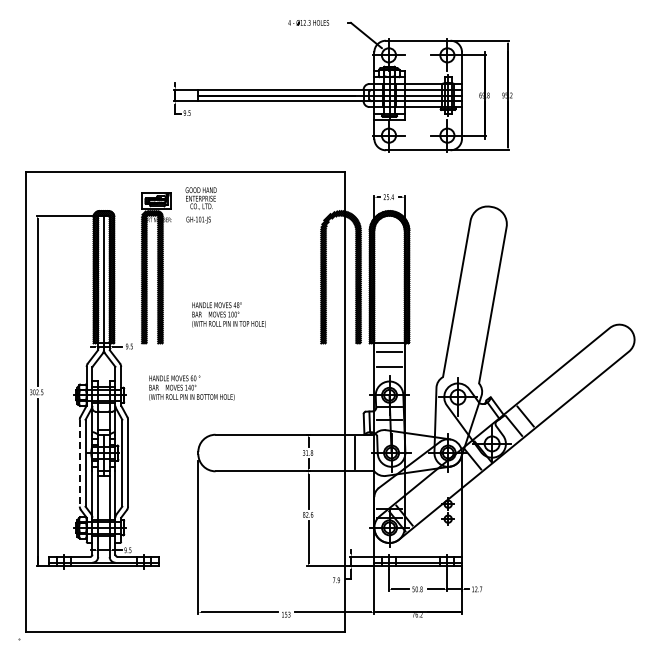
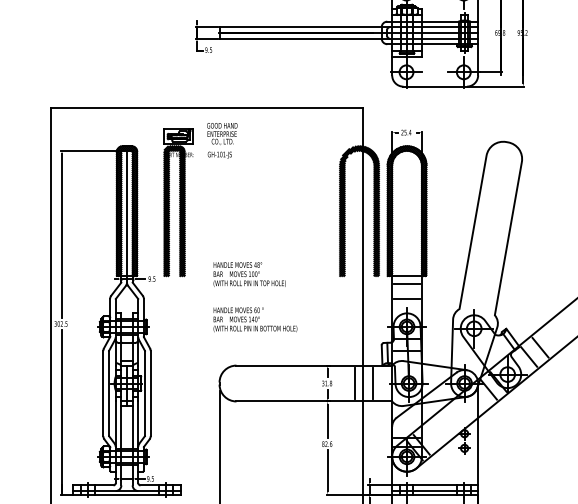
text: (228, 314) -> (249, 274), moved
text: (191, 387) -> (255, 319), moved
line: (336, 453) -> (355, 383), added
line: (79, 463) -> (103, 393), dashed -> solid

